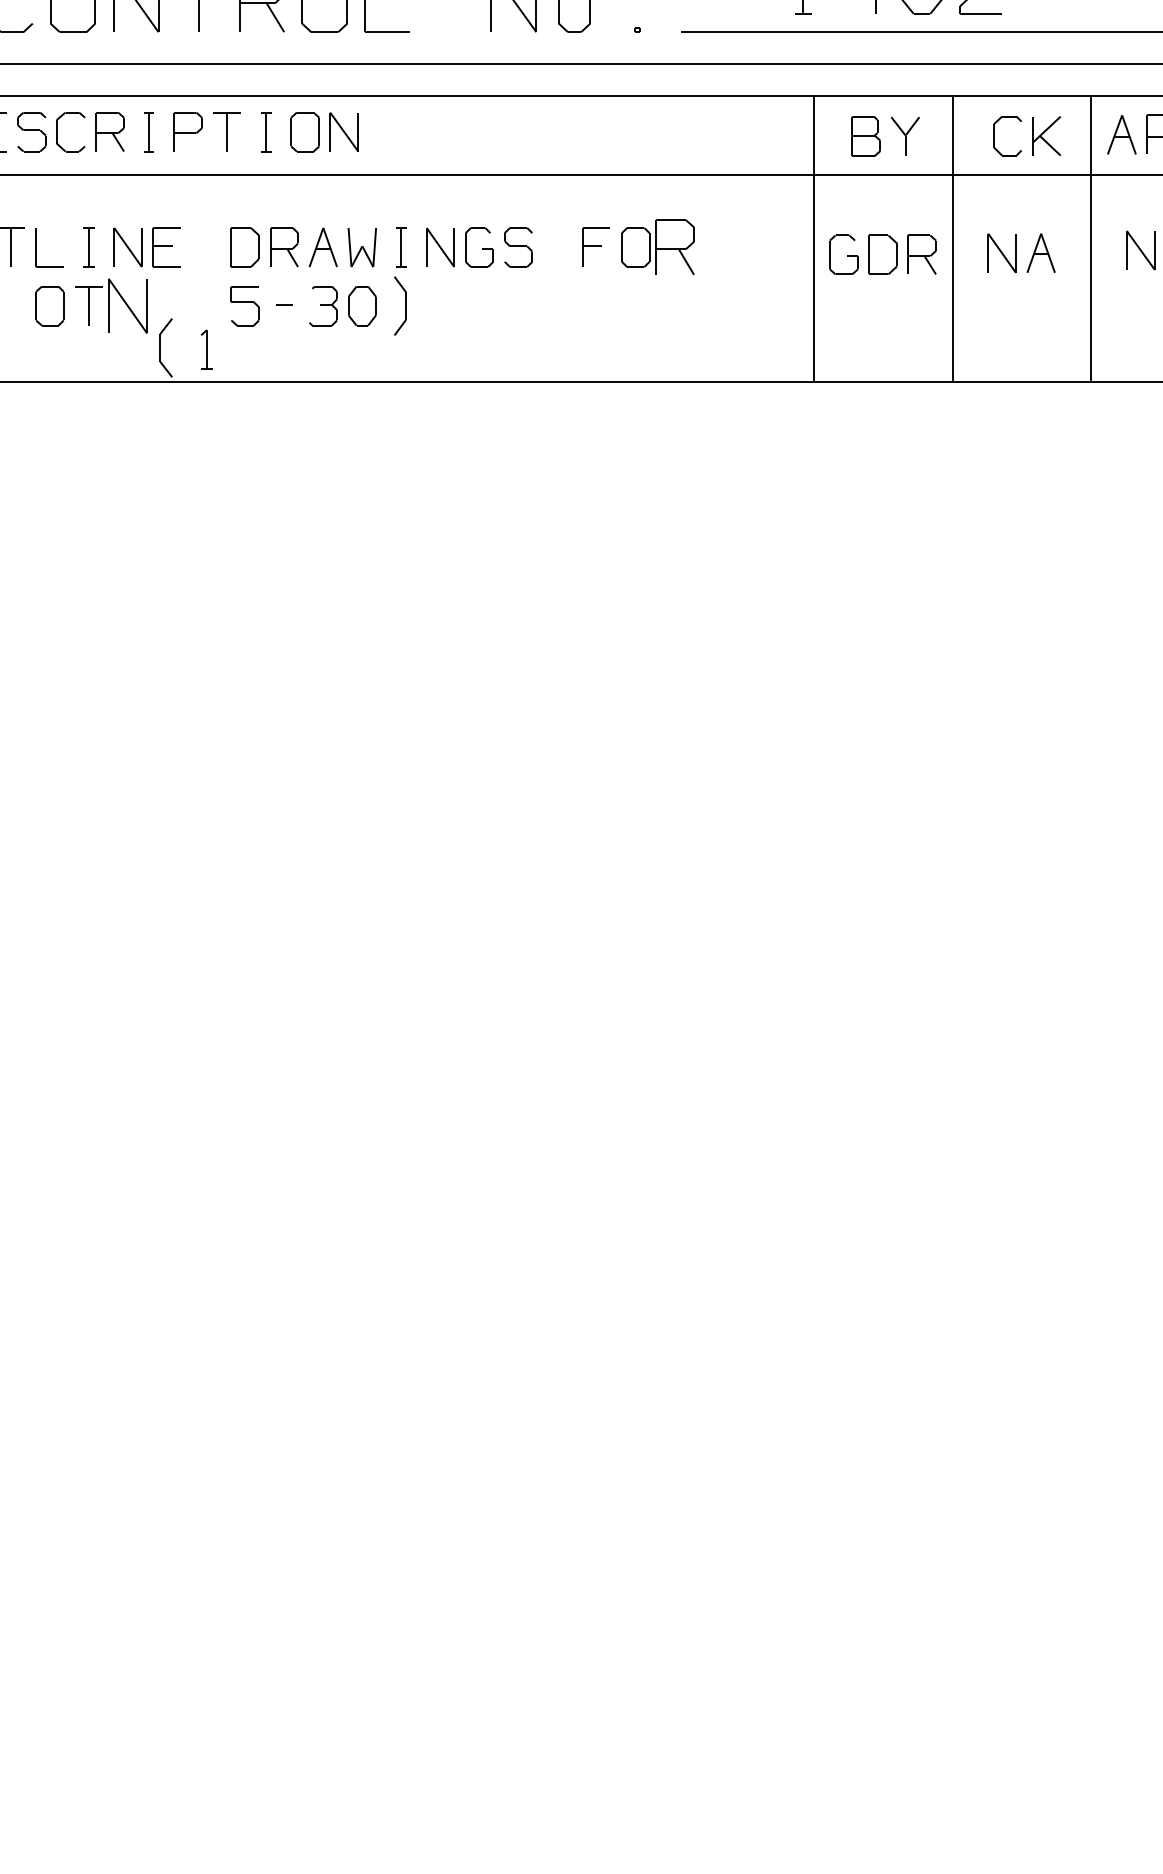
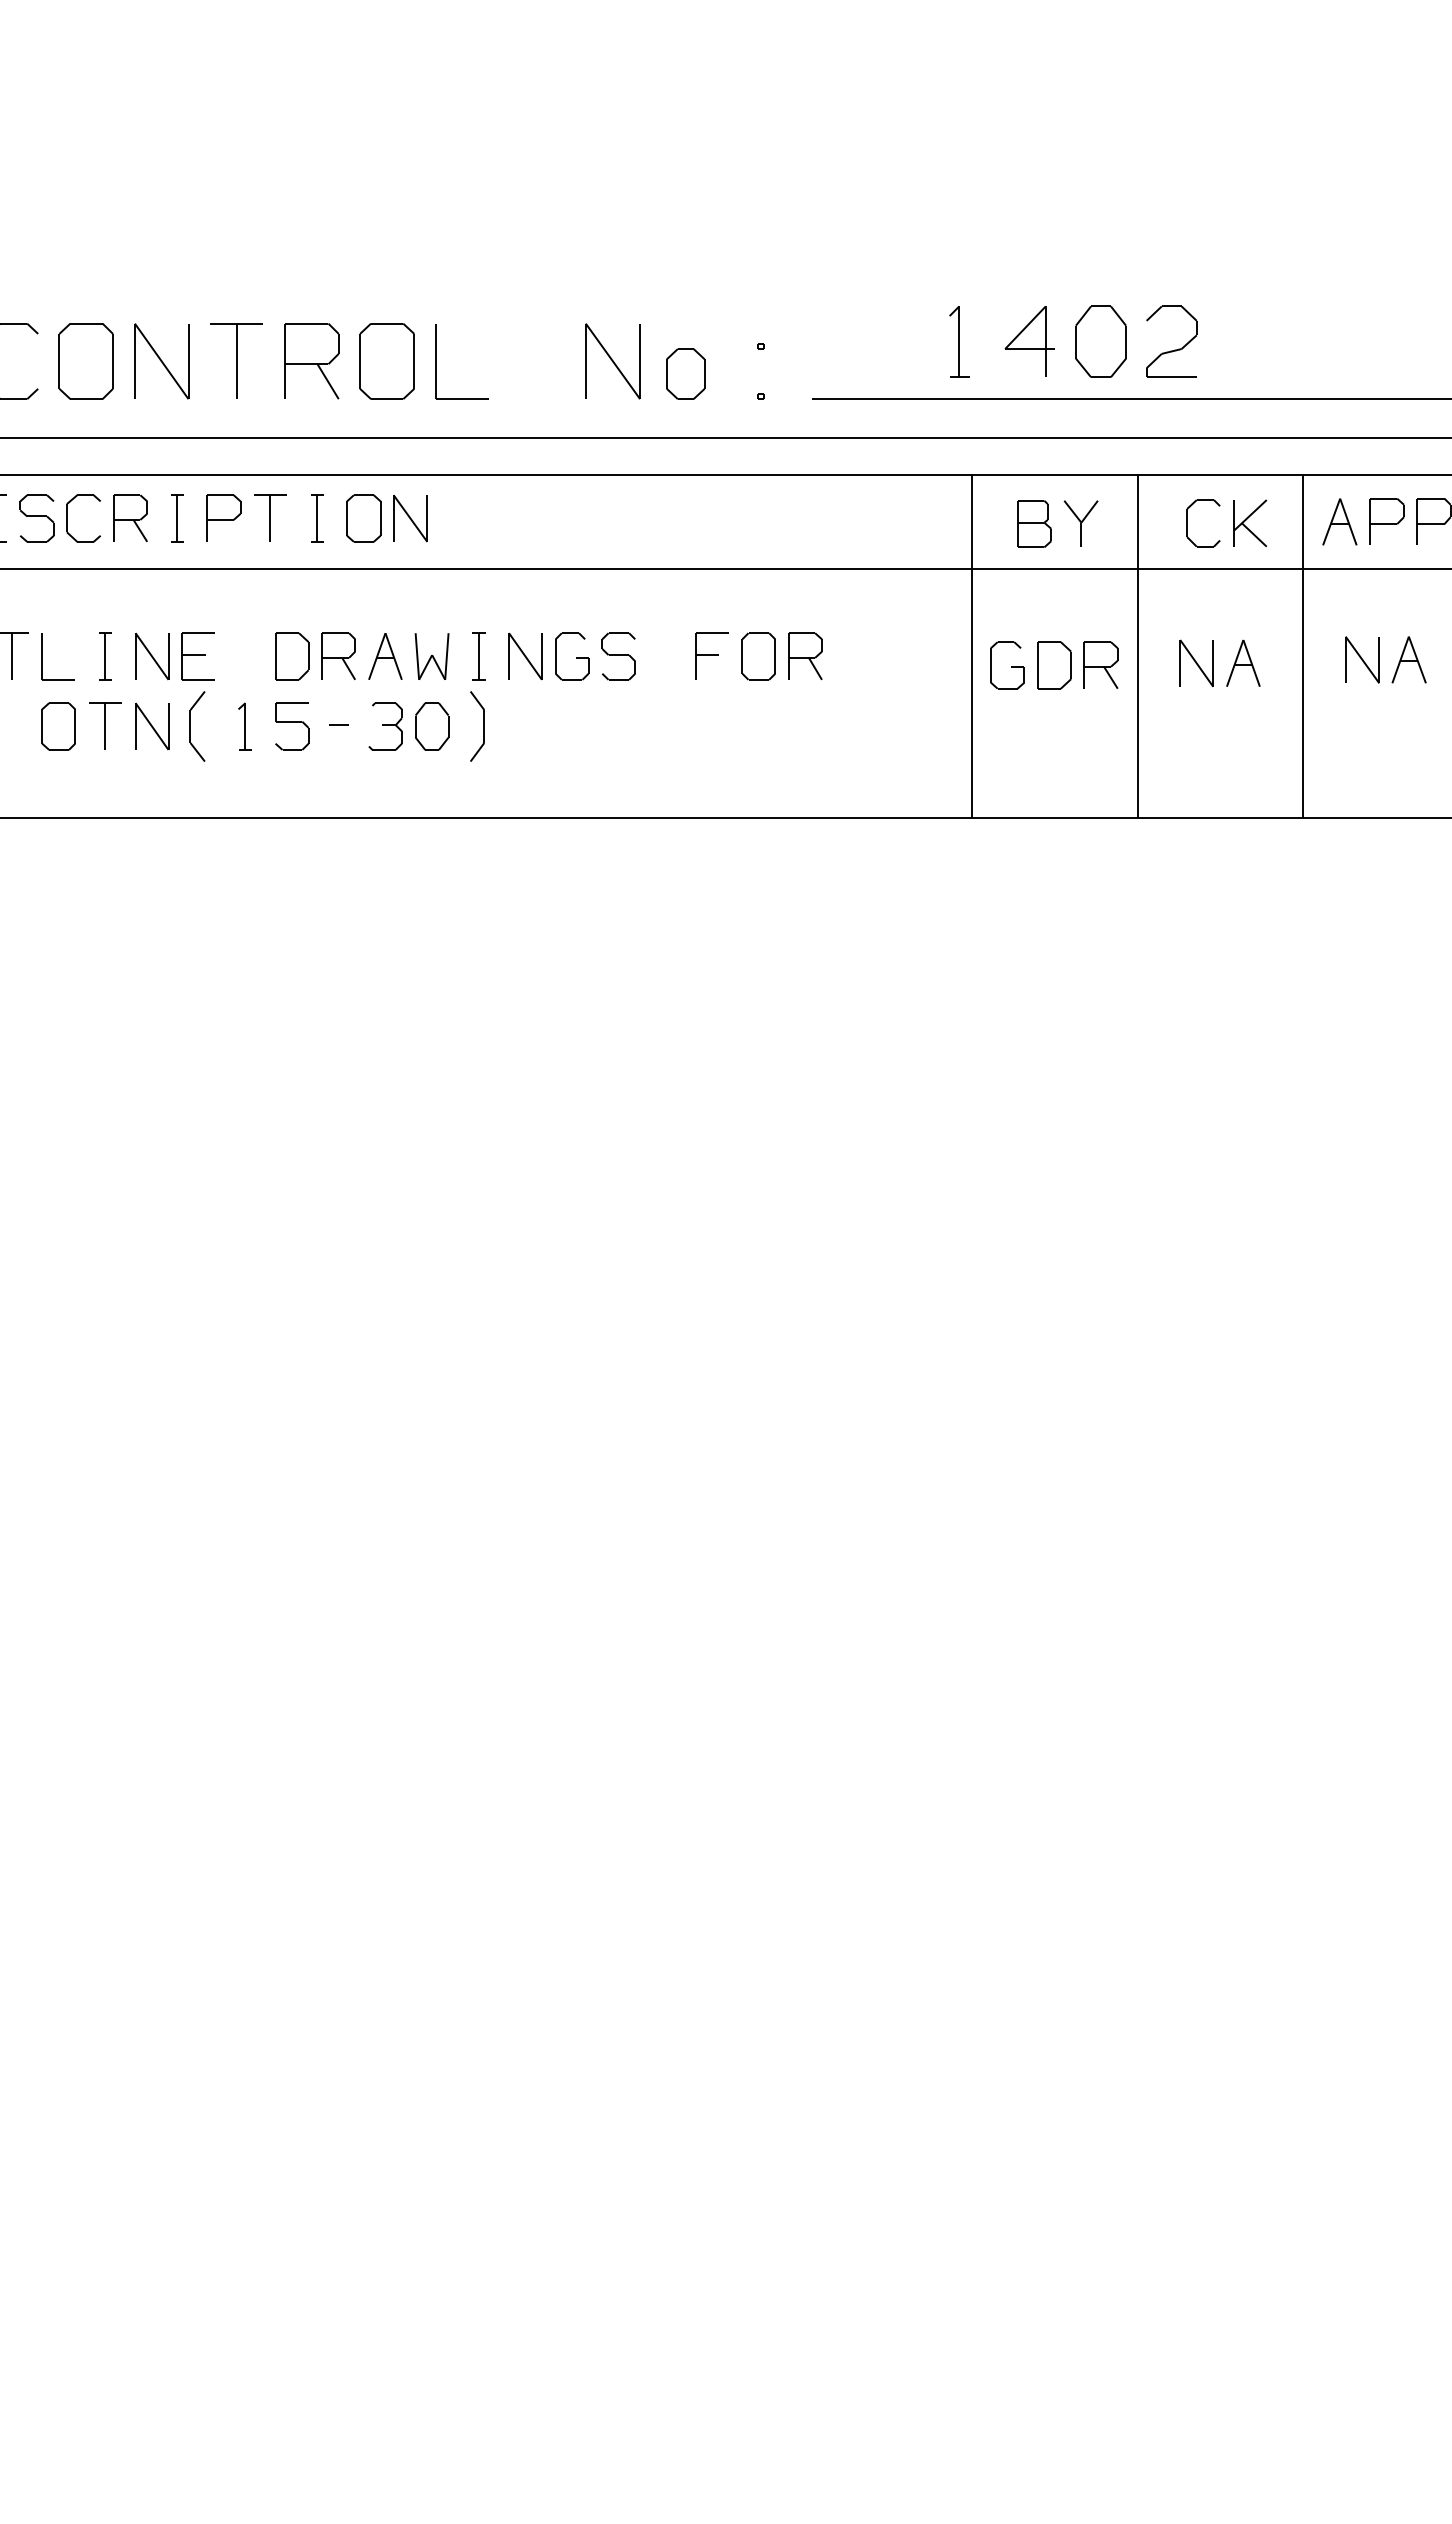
part: (674, 247) -> (805, 656), size x0.71
part: (128, 306) -> (152, 726), size x0.71
part: (160, 347) -> (190, 726), moved
part: (206, 349) -> (244, 726), moved

